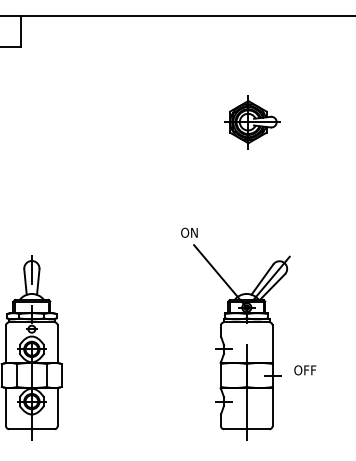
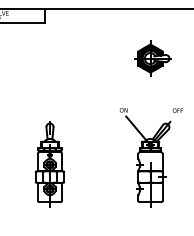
part: (250, 122) -> (152, 58), size x1.43
text: (304, 369) -> (177, 110), moved

